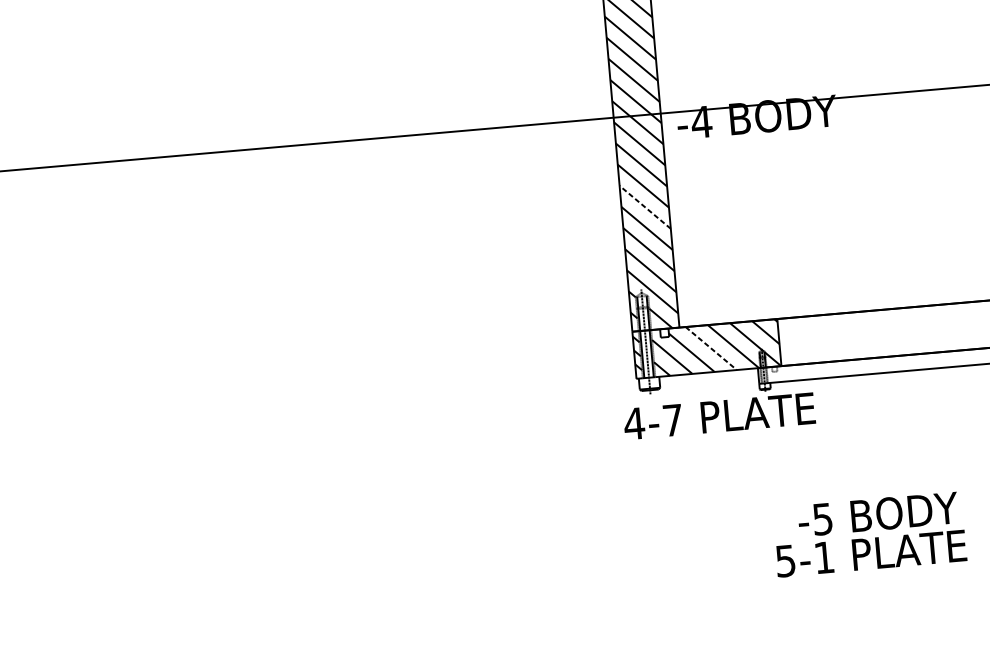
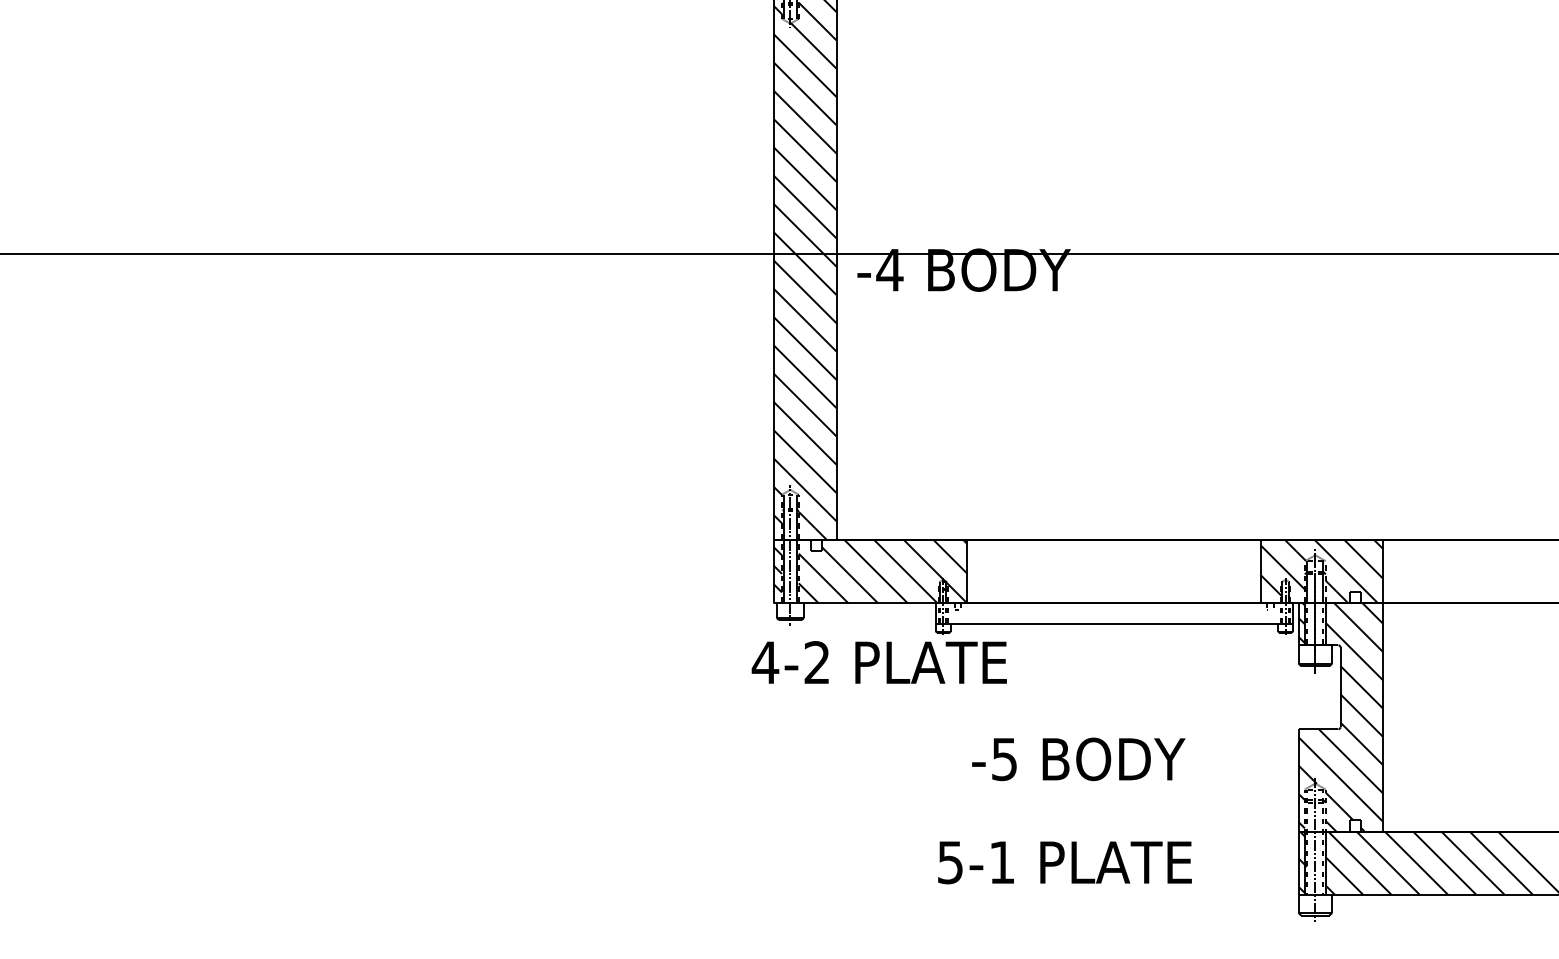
line: (645, 207) -> (805, 376), dashed -> solid
line: (711, 348) -> (876, 571), dashed -> solid
text: (672, 420) -> (816, 662), 4-7 -> 4-2
text: (878, 514) -> (1078, 759), moved

